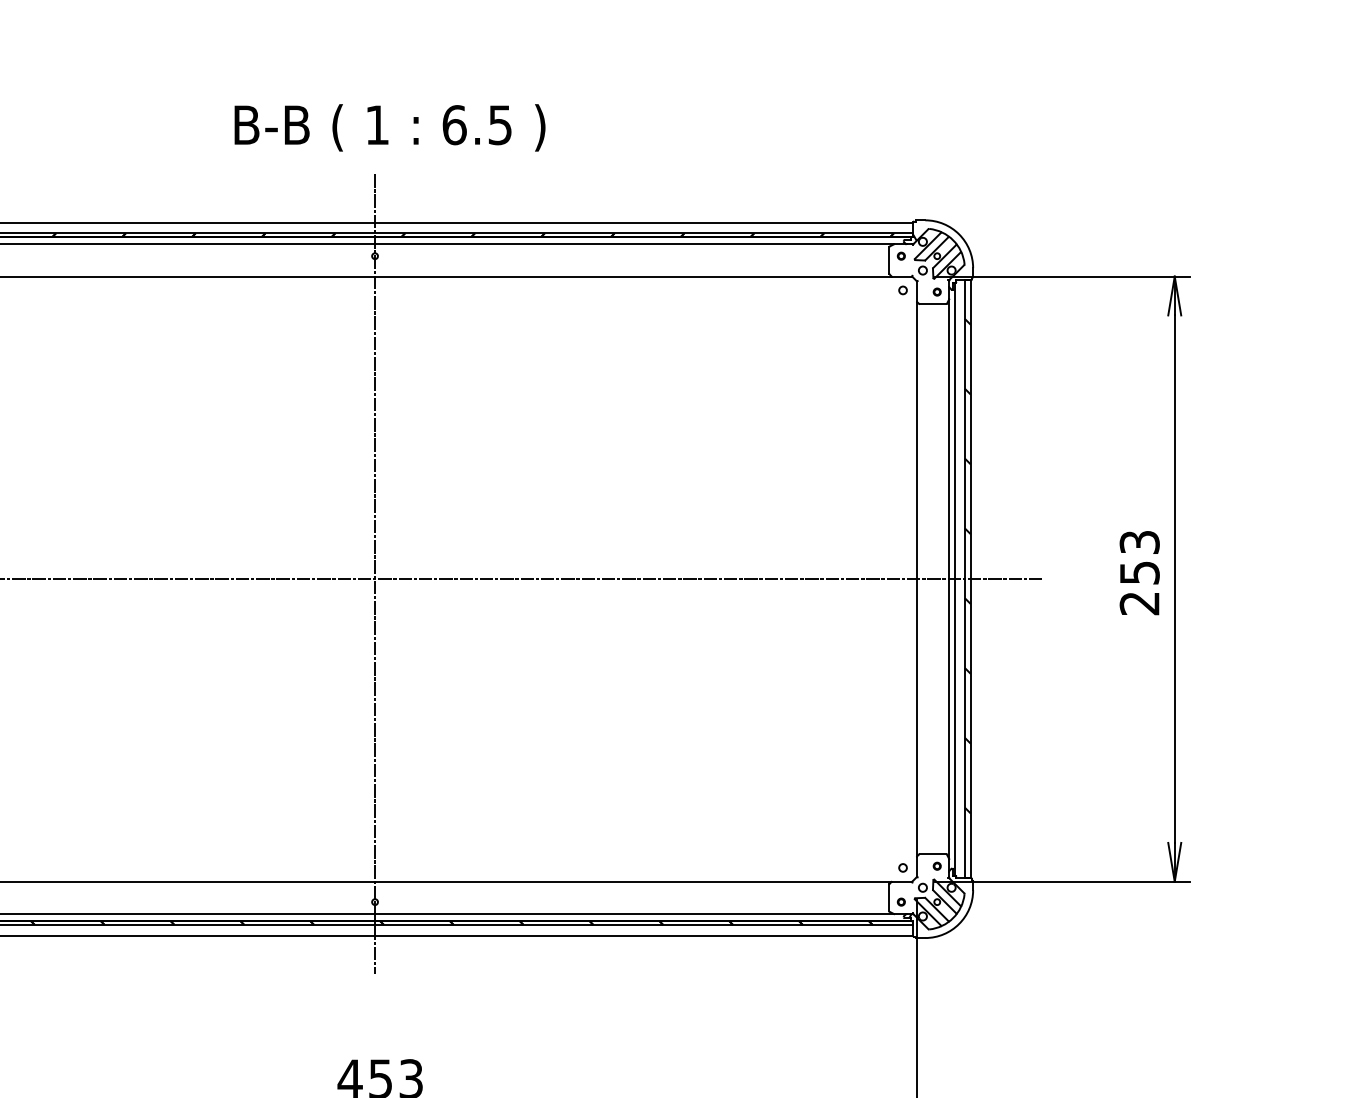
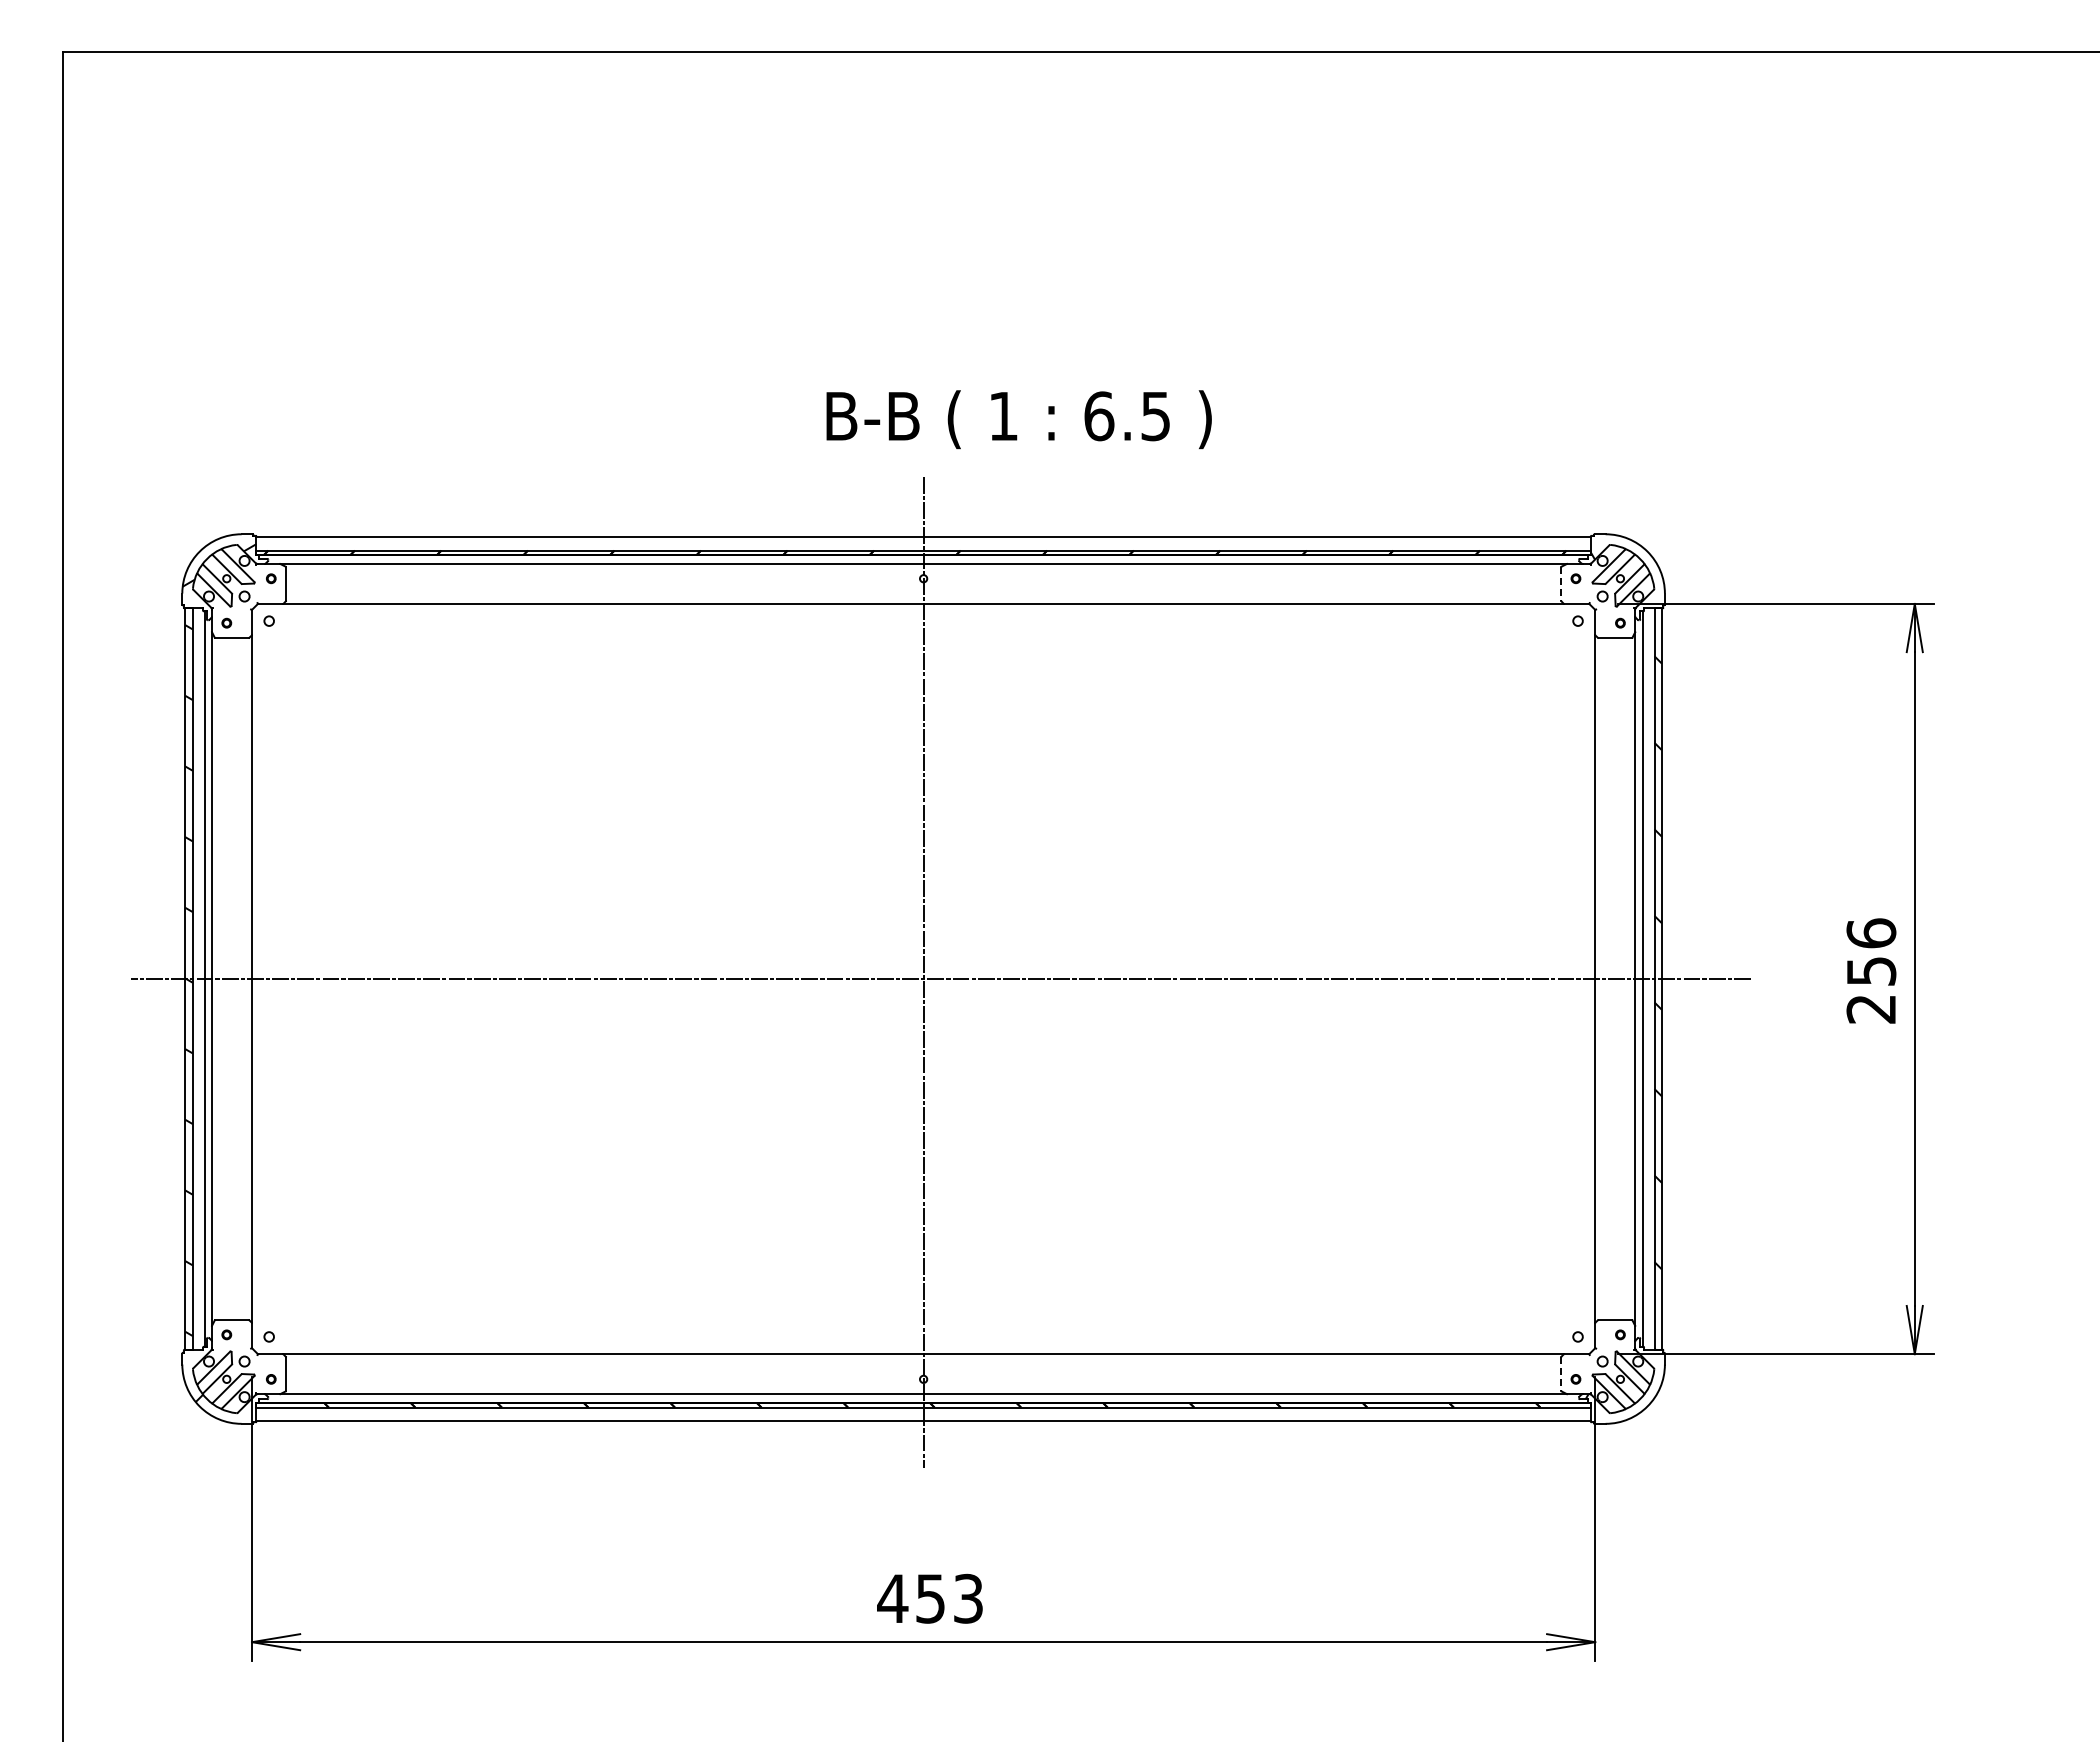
text: (389, 127) -> (1018, 419), moved
line: (889, 260) -> (1561, 584), solid -> dashed
text: (1139, 542) -> (1871, 933), 253 -> 256
line: (889, 898) -> (1561, 1374), solid -> dashed

